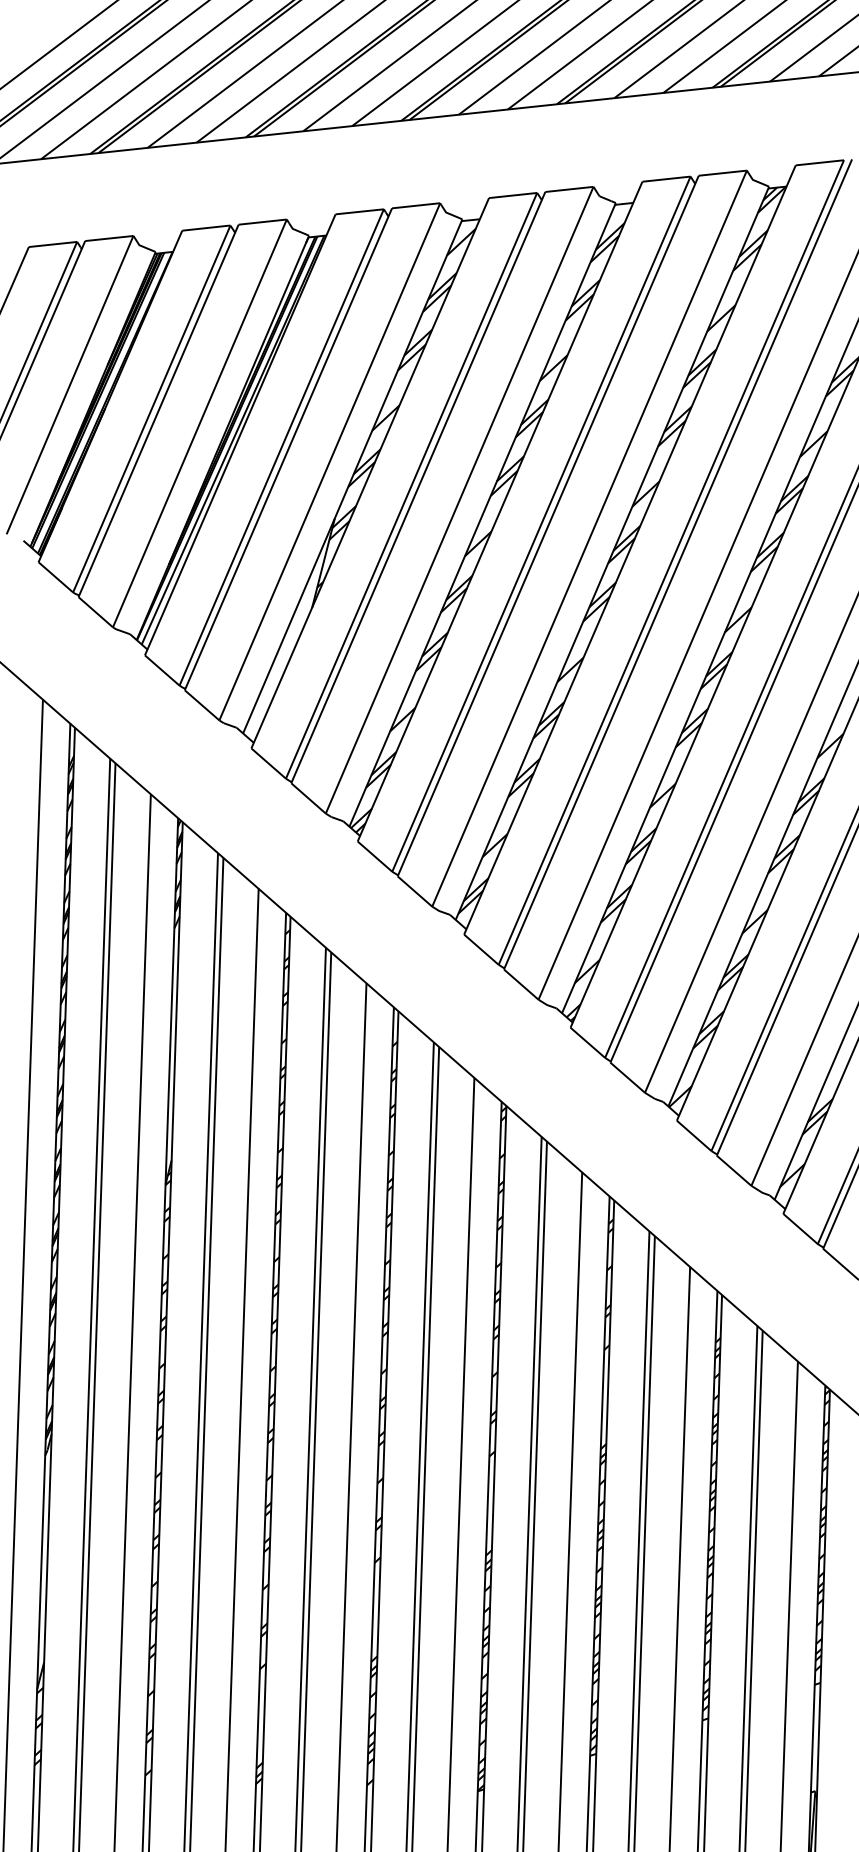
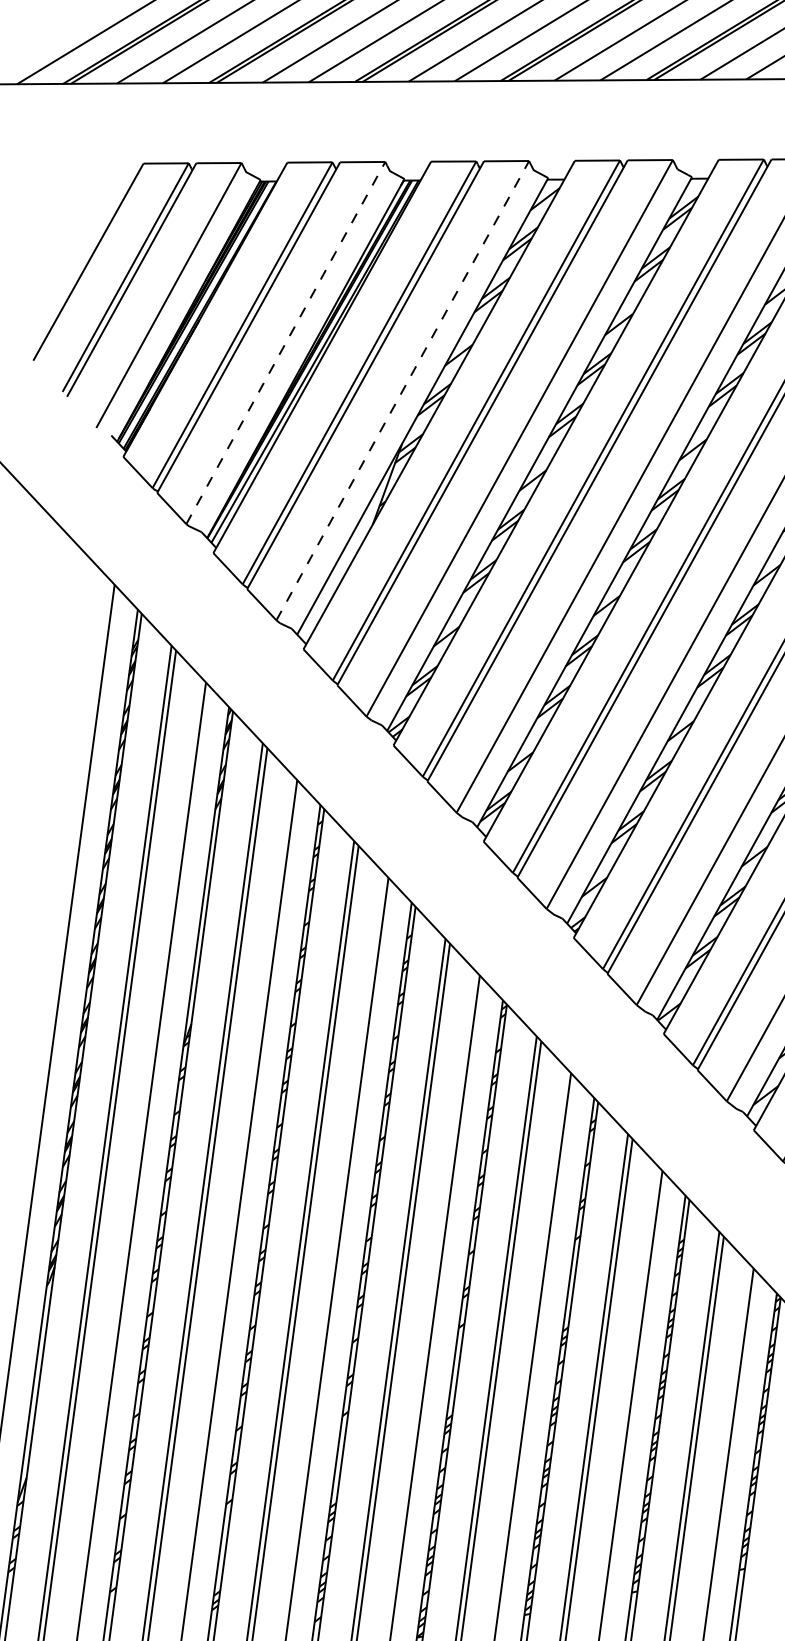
line: (199, 423) -> (285, 343), solid -> dashed
line: (329, 461) -> (402, 390), solid -> dashed

